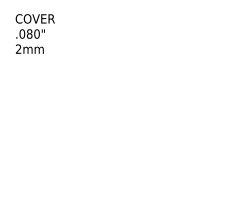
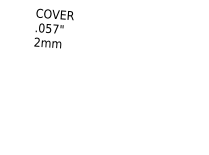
text: (32, 33) -> (51, 28), .080" -> .057"

